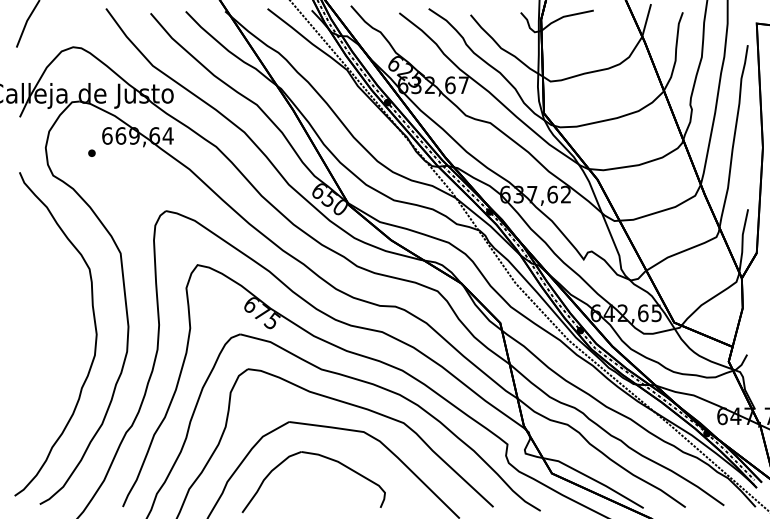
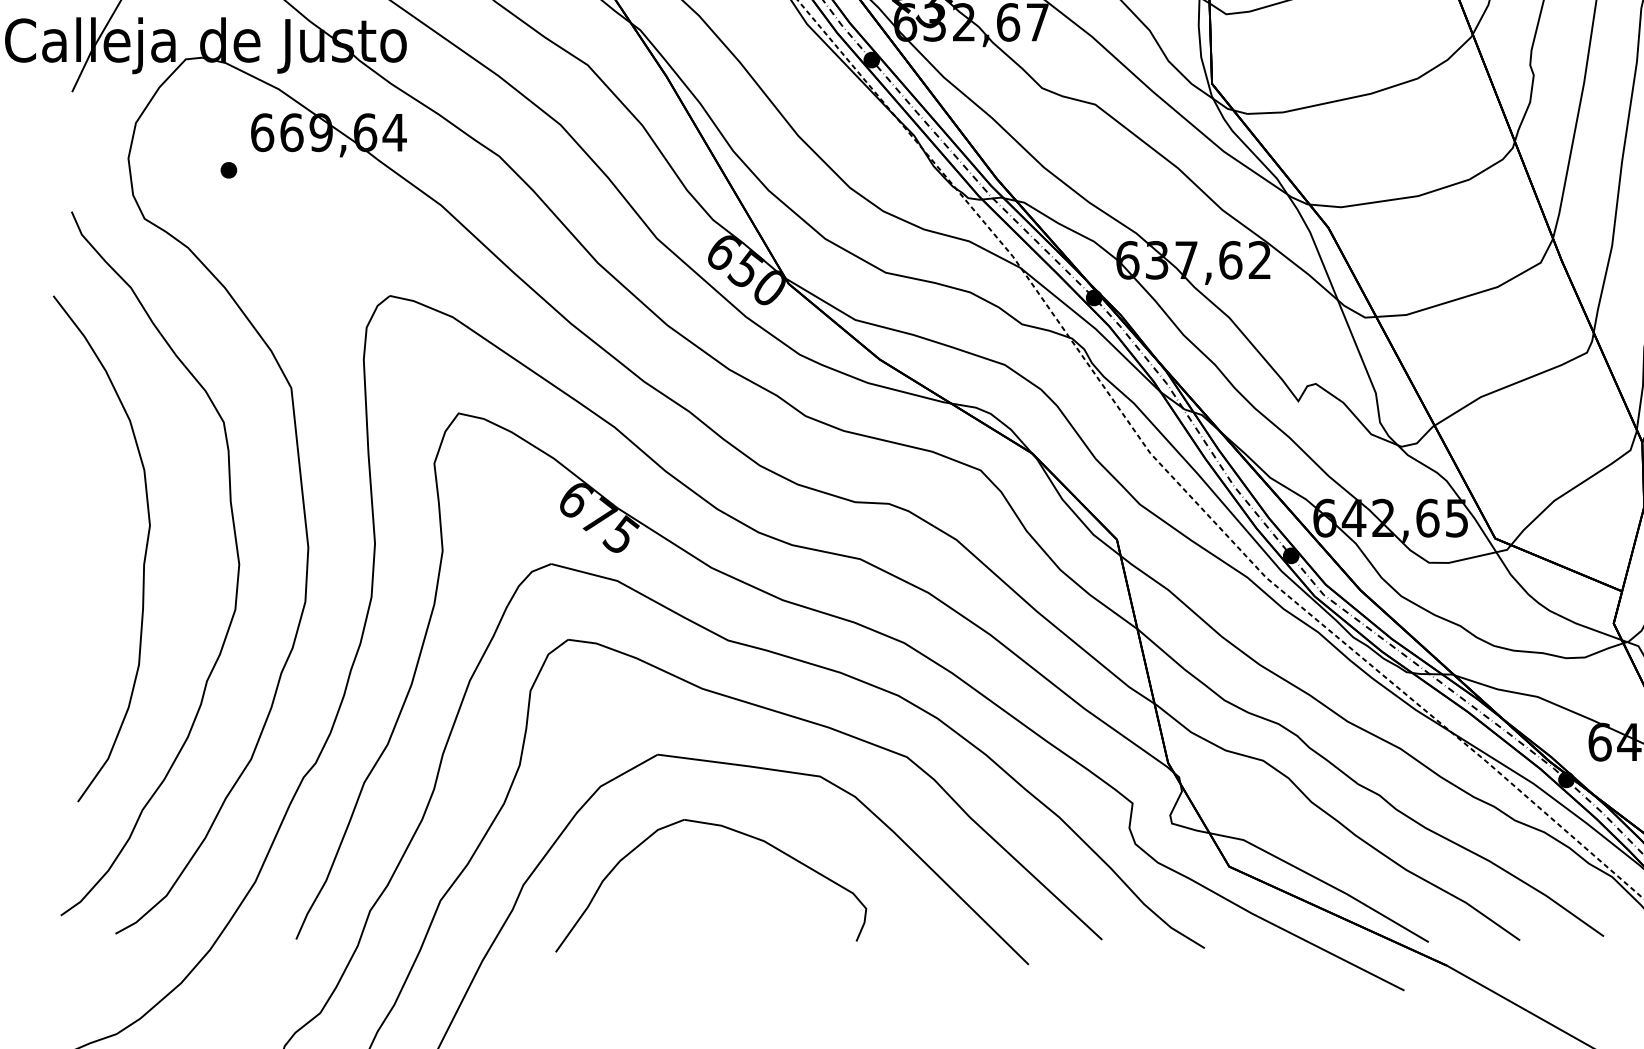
curve: (52, 329) -> (143, 553), added

